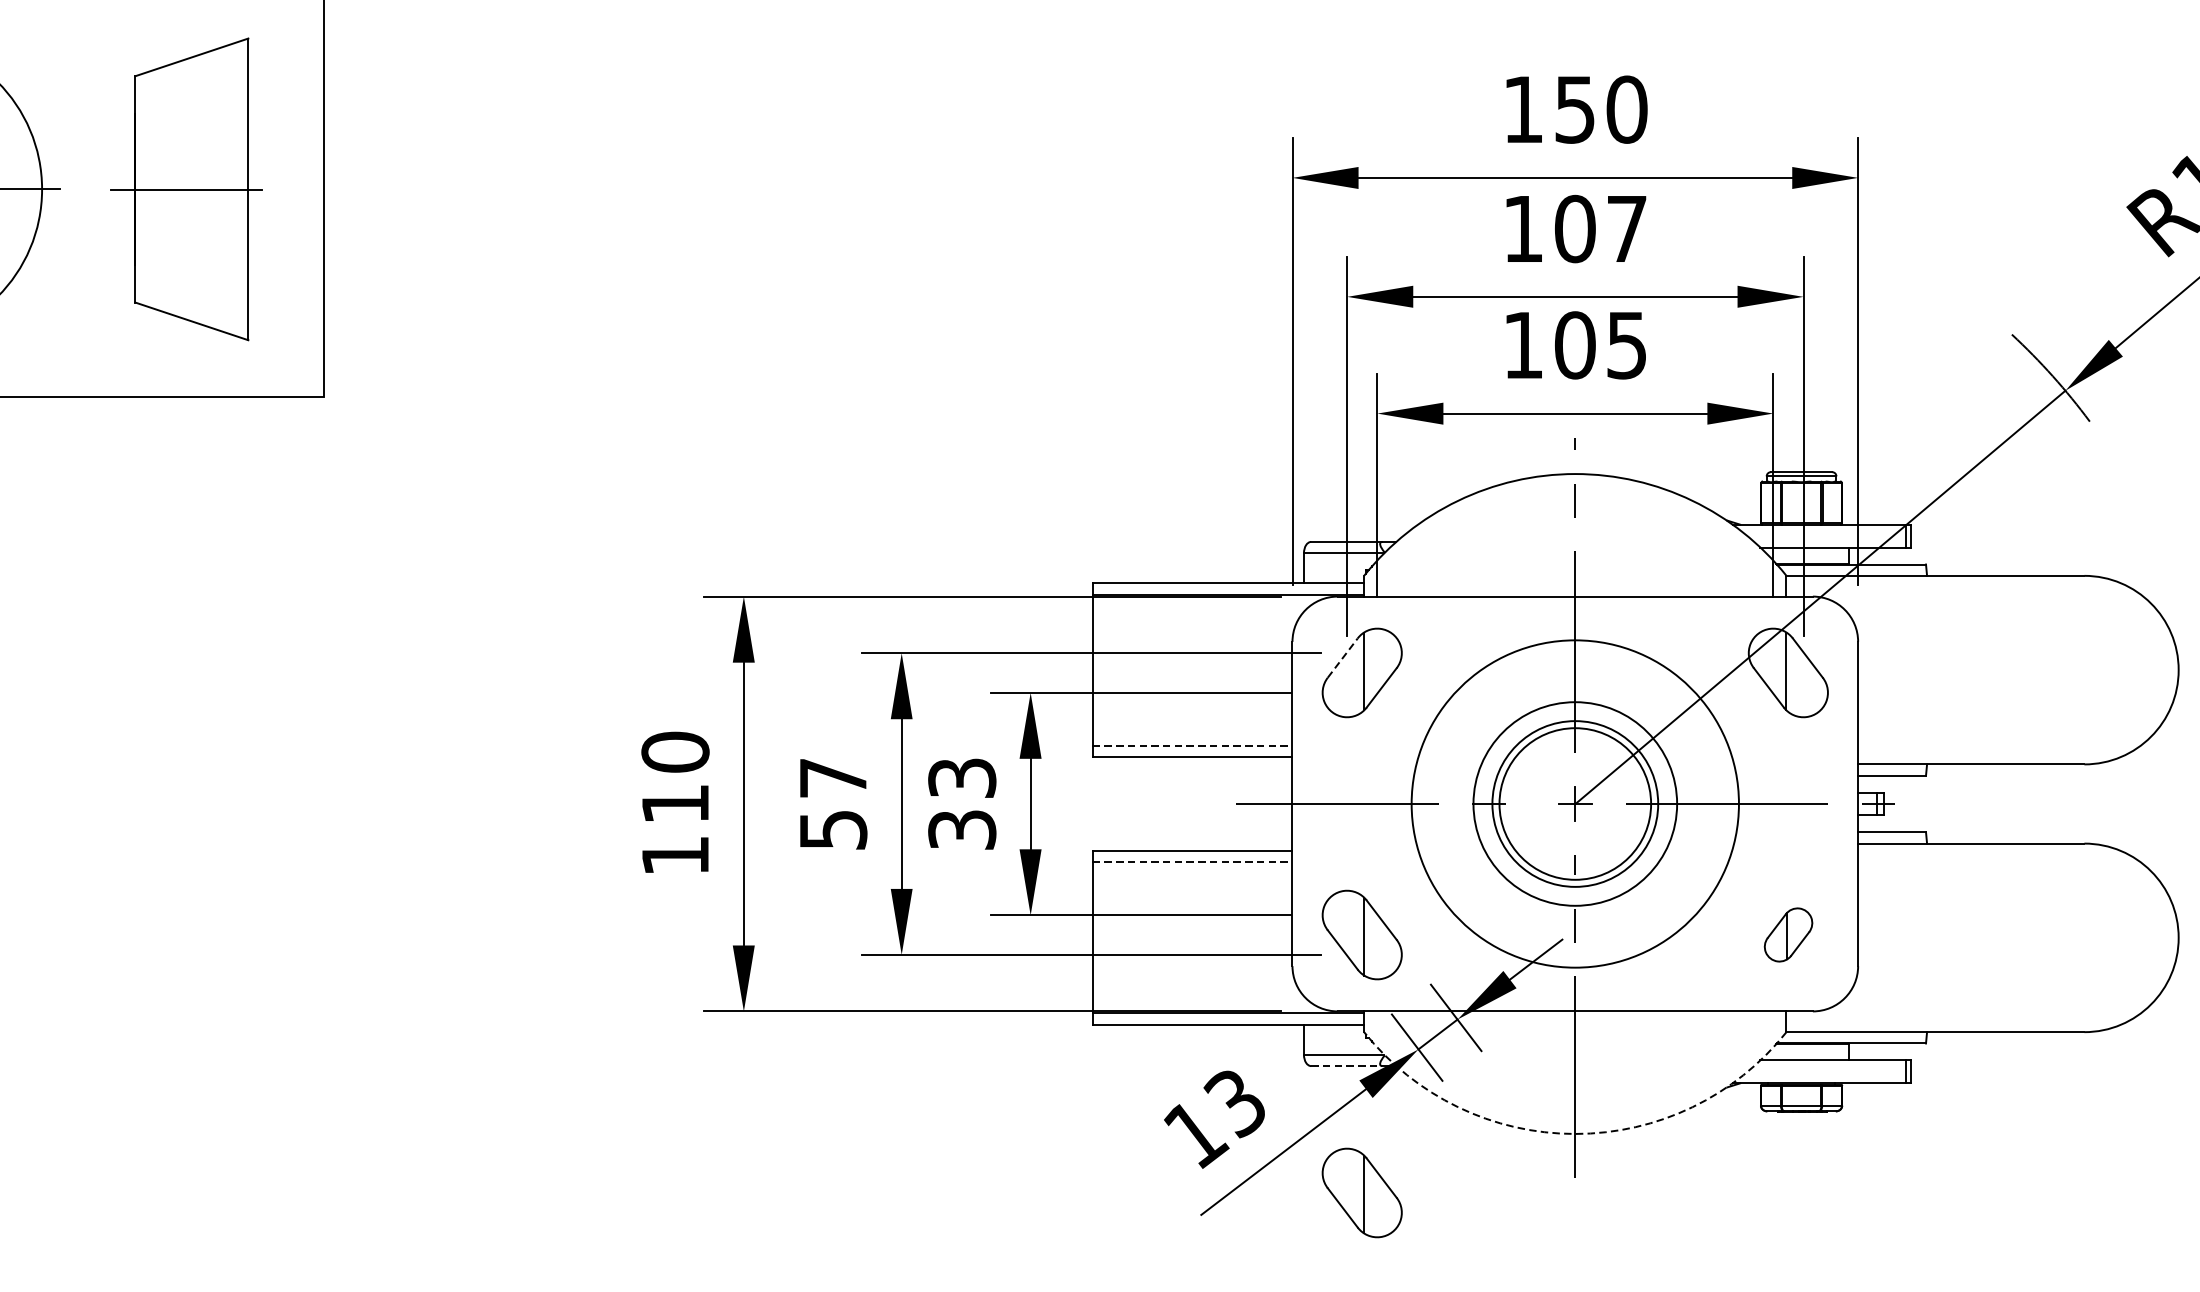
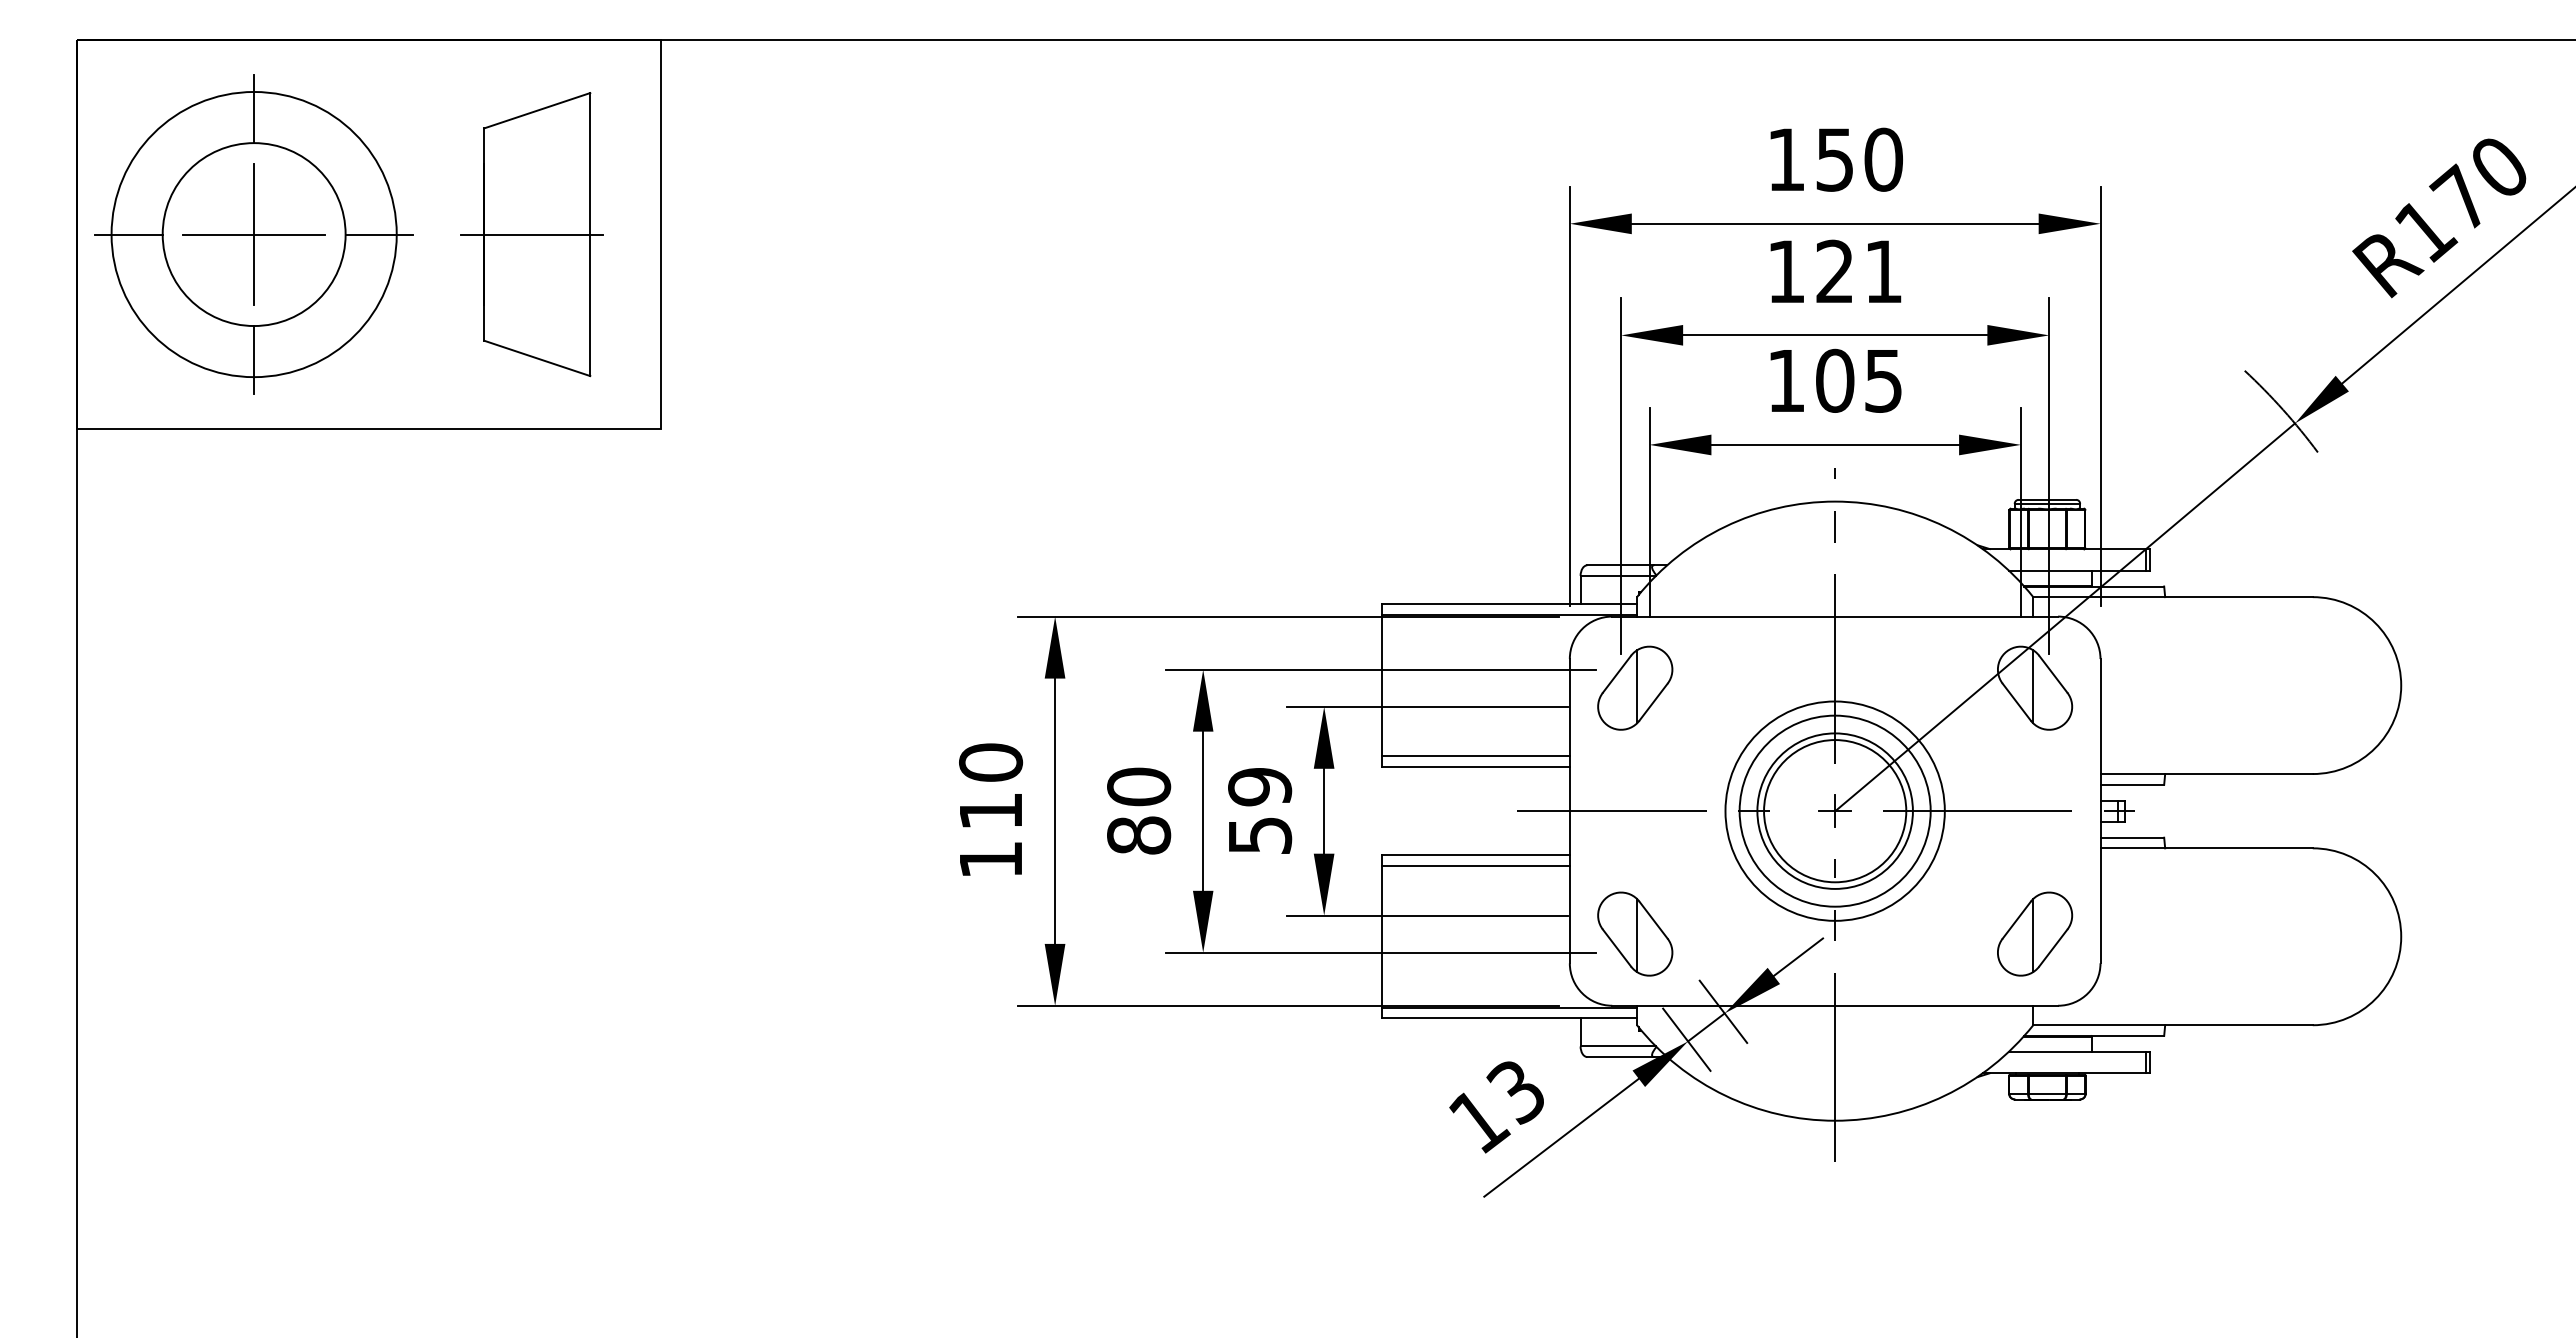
text: (1600, 228) -> (1858, 271), 107 -> 121
line: (1343, 657) -> (1617, 673), dashed -> solid
line: (1193, 745) -> (1476, 756), dashed -> solid
text: (833, 803) -> (1139, 810), 57 -> 80
text: (961, 803) -> (1259, 810), 33 -> 59
circle: (1574, 803) -> (1834, 810), size x0.71
line: (1193, 862) -> (1476, 866), dashed -> solid
part: (1788, 934) -> (2035, 933), size x1.67
line: (1347, 1066) -> (1621, 1057), dashed -> solid
arc: (1575, 1133) -> (1835, 1120), dashed -> solid
part: (1362, 1192) -> (1635, 1175), removed

